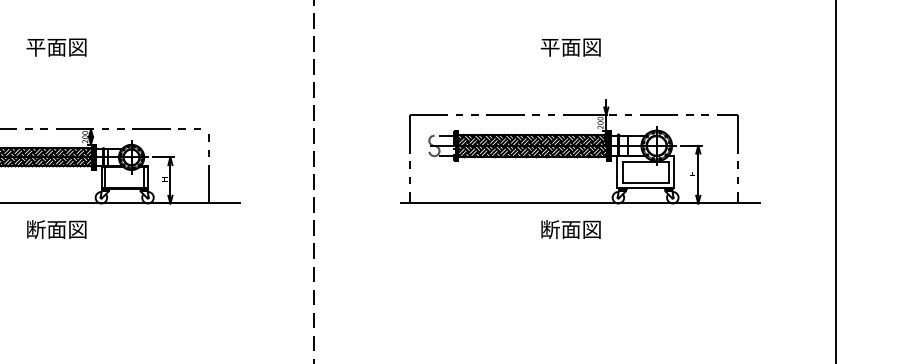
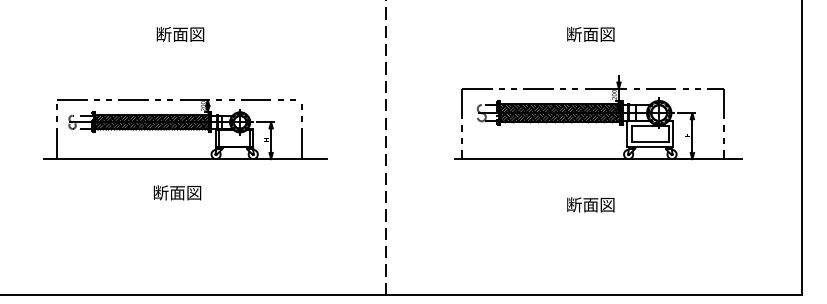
text: (35, 46) -> (163, 33), 平面図 -> 断面図
text: (549, 46) -> (573, 33), 平面図 -> 断面図
text: (56, 229) -> (177, 192), moved
text: (570, 229) -> (590, 204), moved

